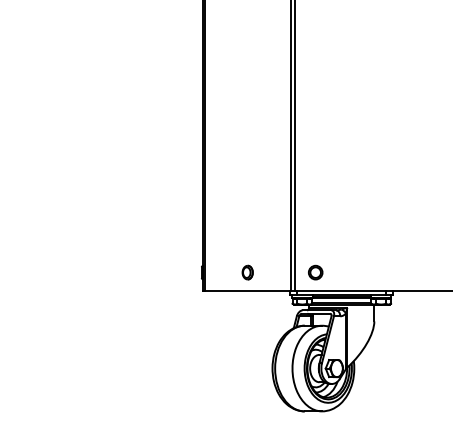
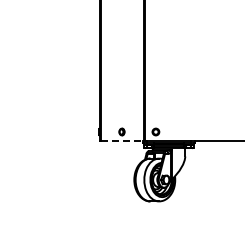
line: (248, 291) -> (122, 141), solid -> dashed

